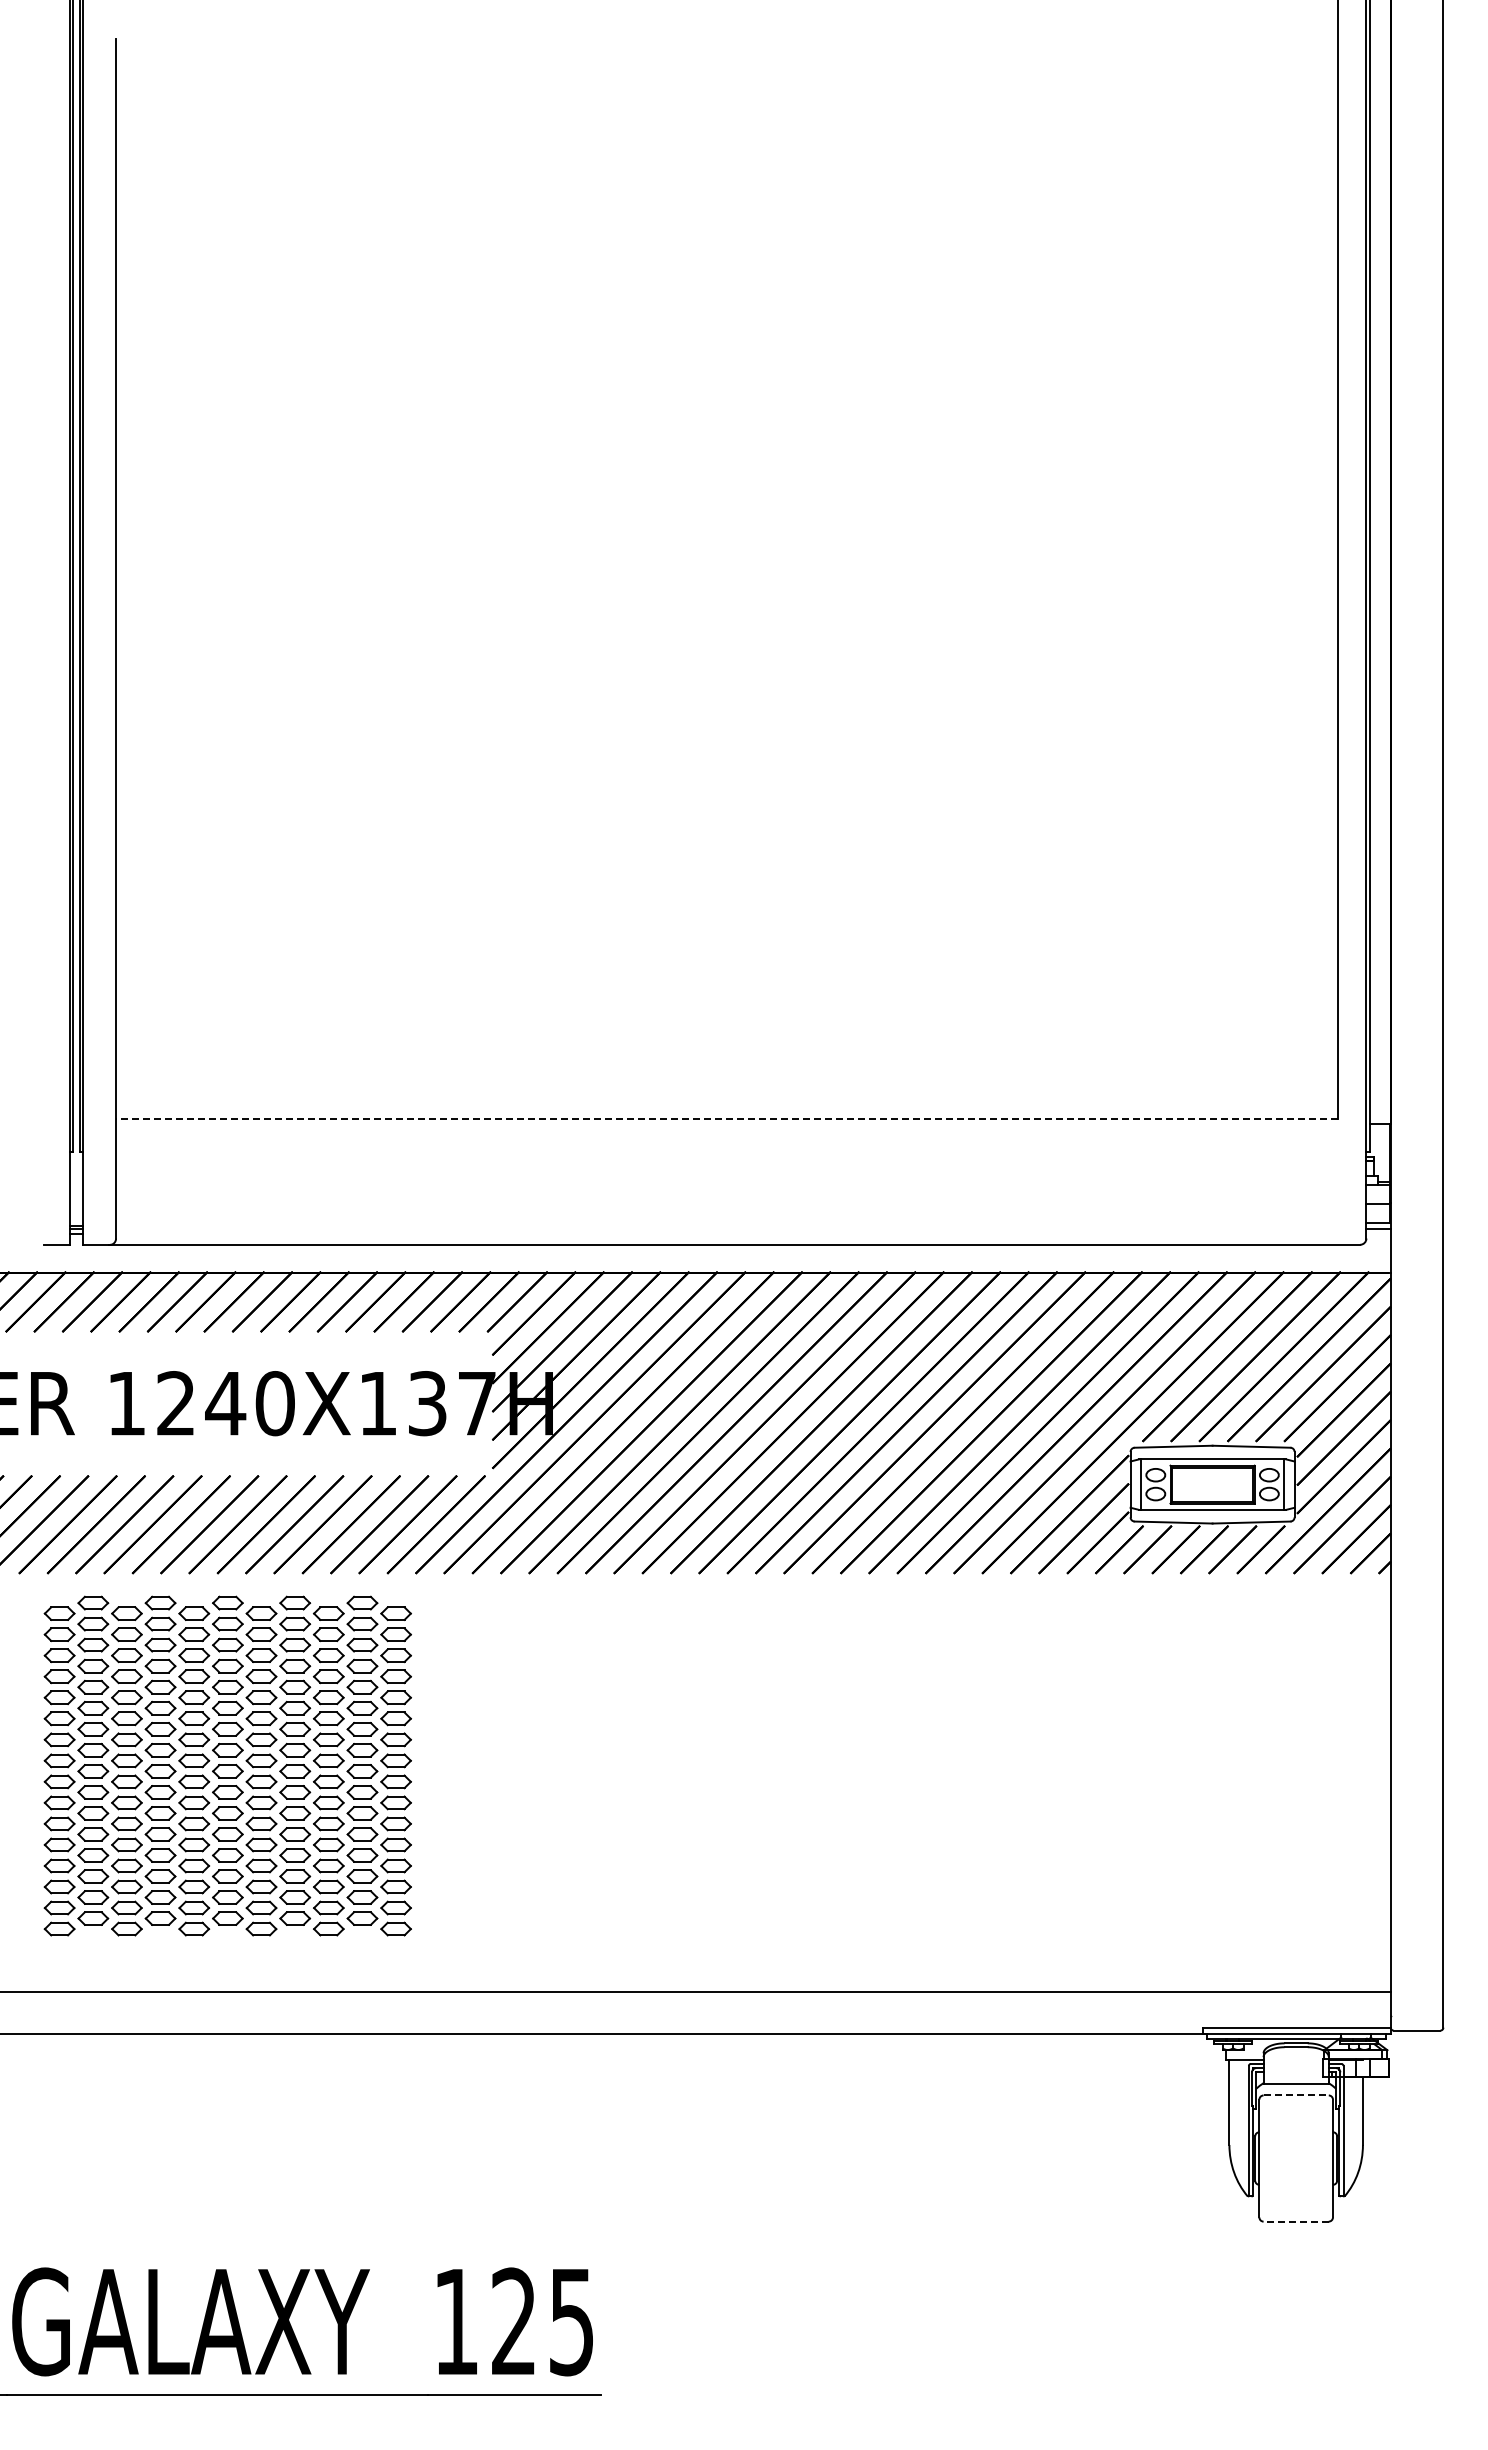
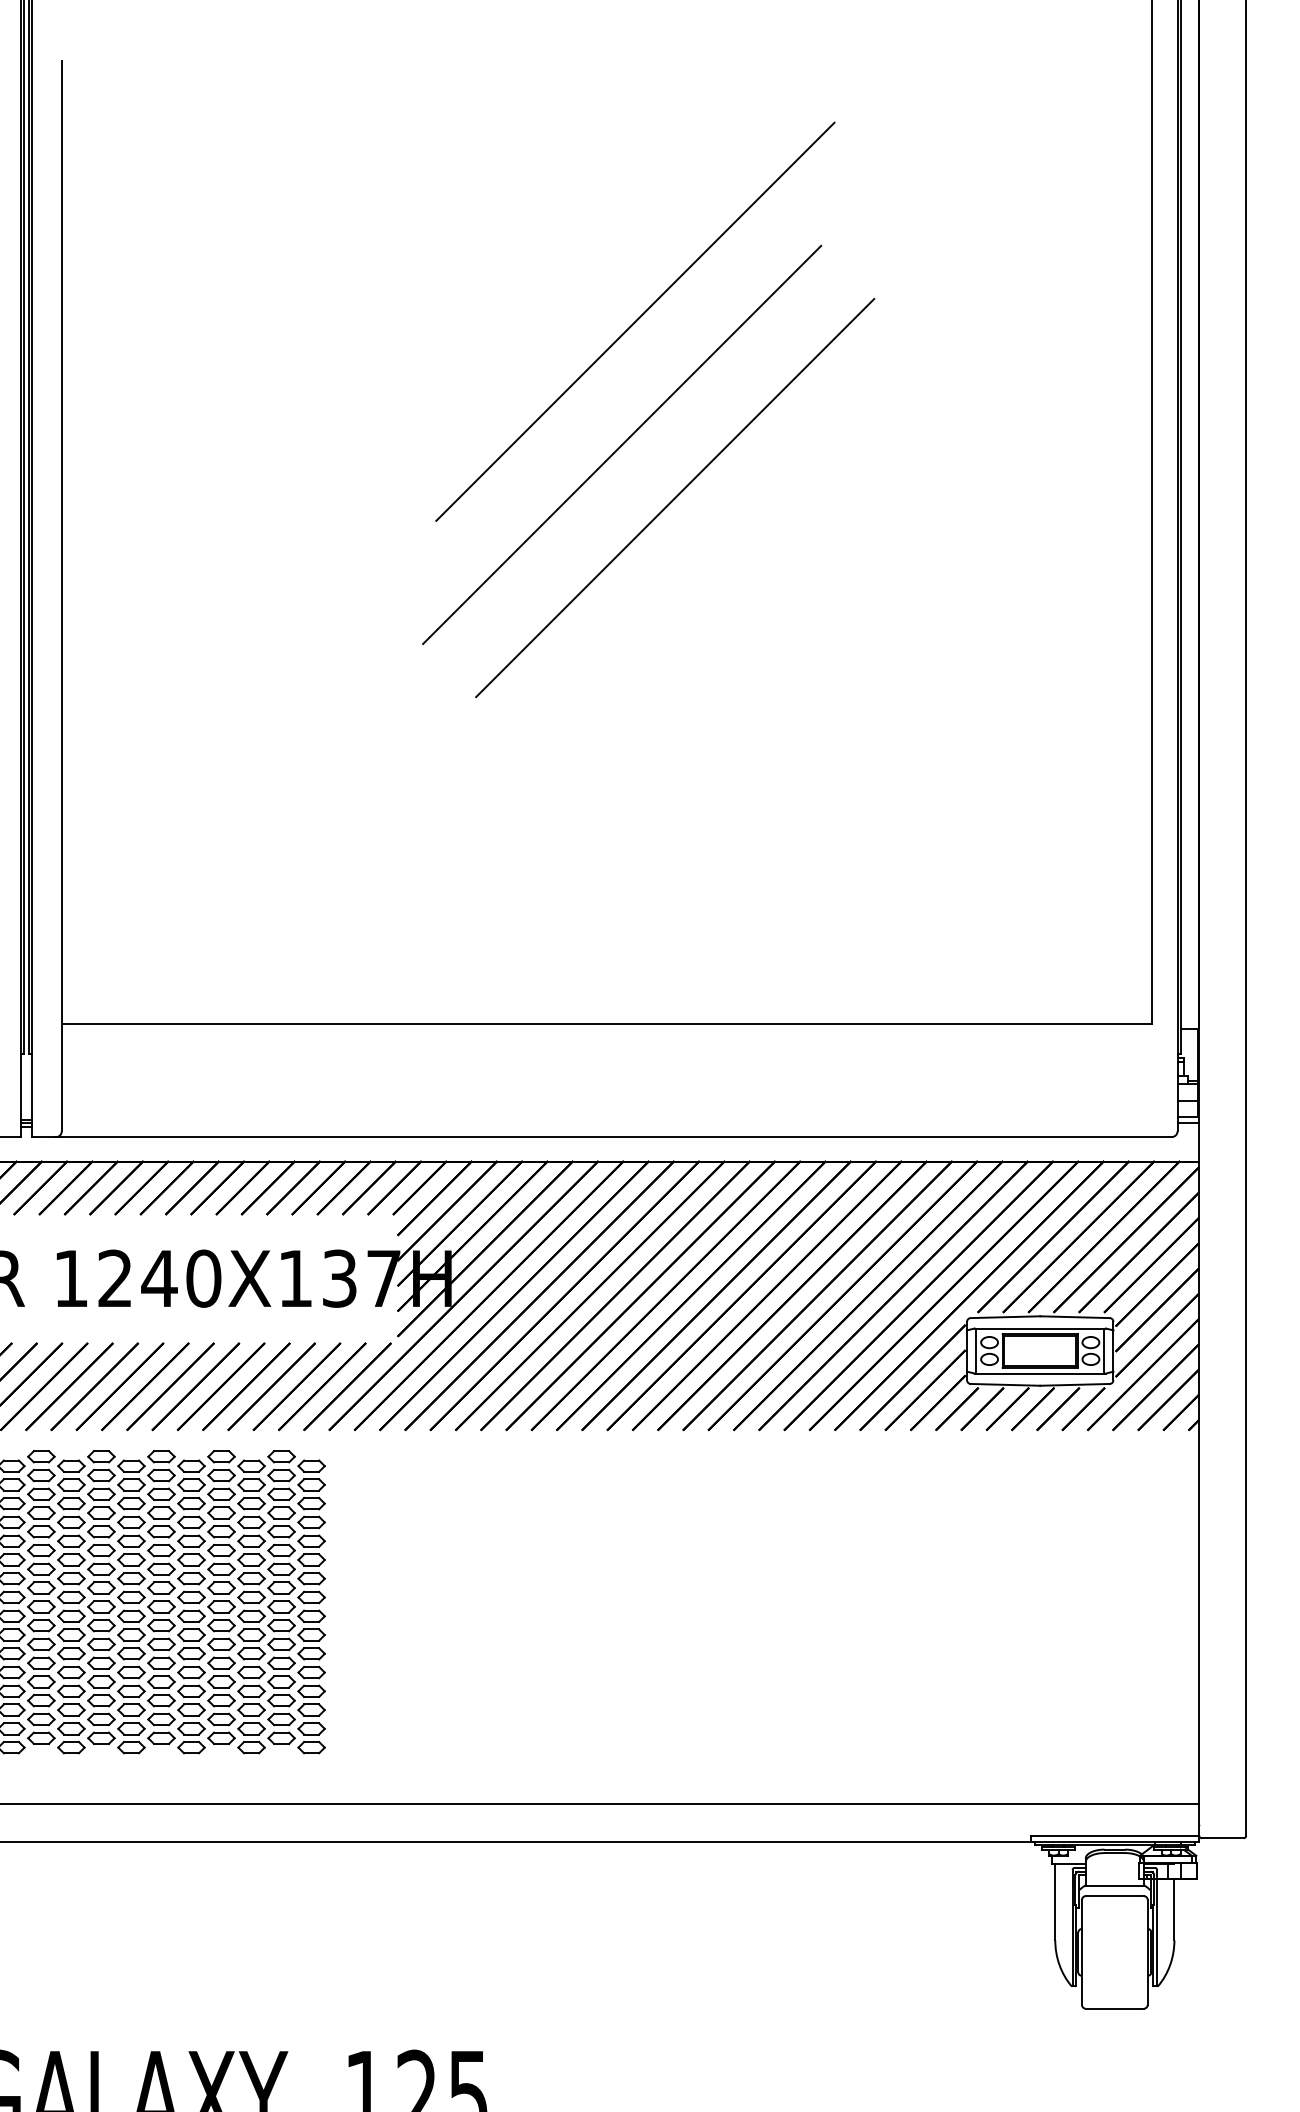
line: (758, 331) -> (635, 321), added
line: (743, 469) -> (621, 445), added
line: (803, 528) -> (675, 497), added
line: (727, 1118) -> (607, 1024), dashed -> solid
line: (1296, 2095) -> (1115, 1896), dashed -> solid
line: (1296, 2221) -> (1115, 2008), dashed -> solid

